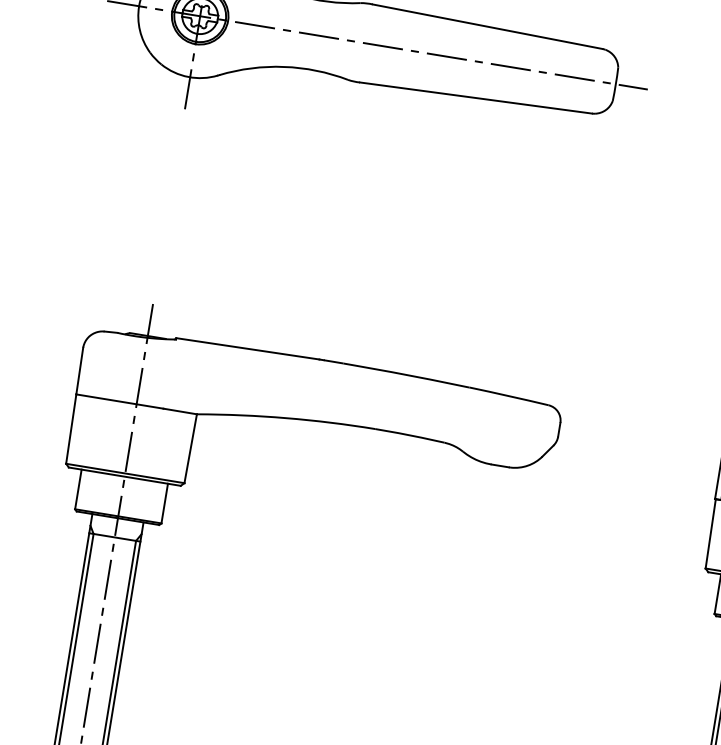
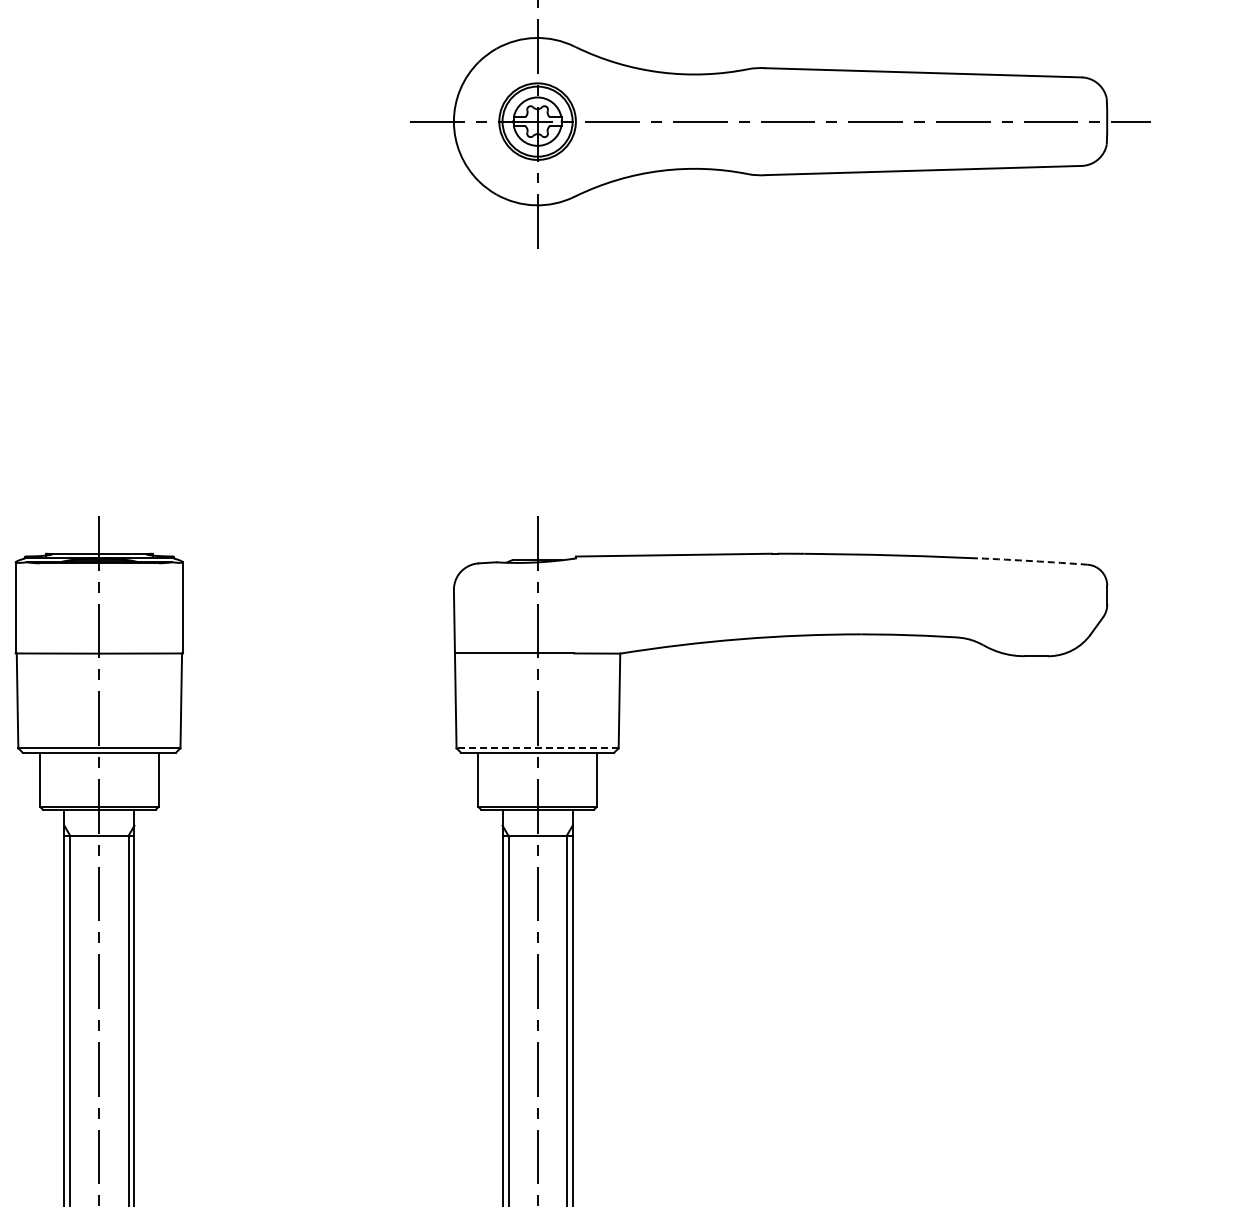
arc: (508, 396) -> (1032, 561), solid -> dashed
line: (125, 473) -> (537, 748), solid -> dashed

